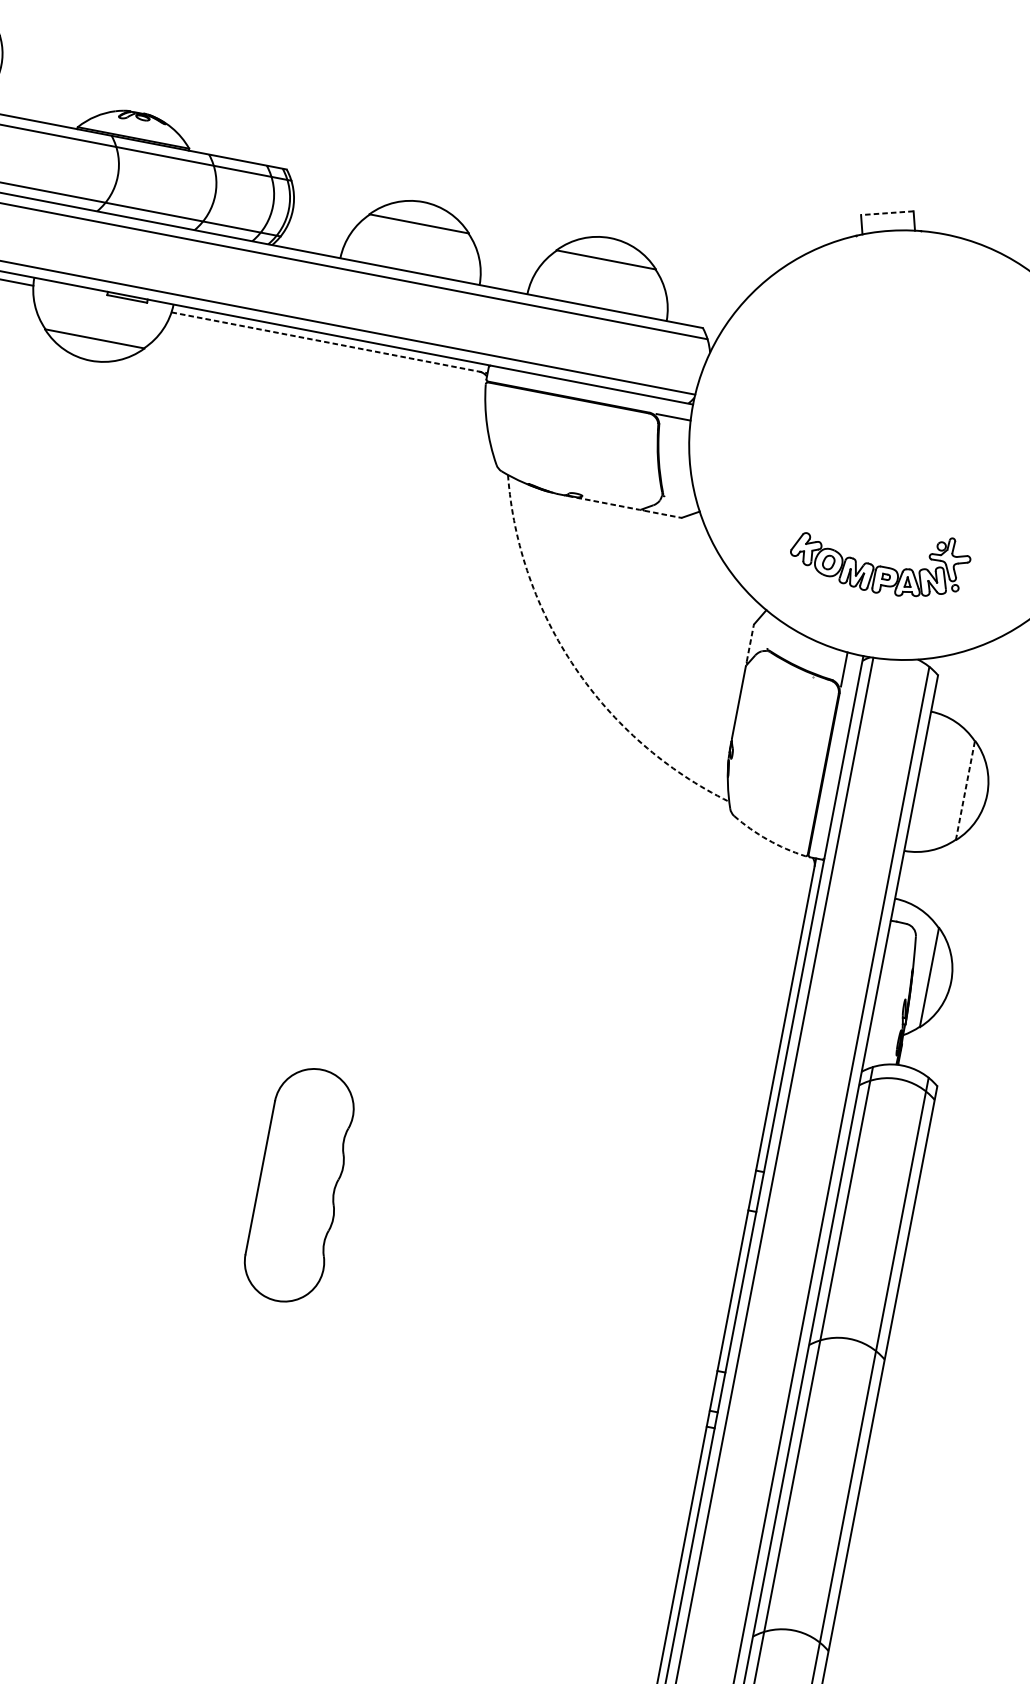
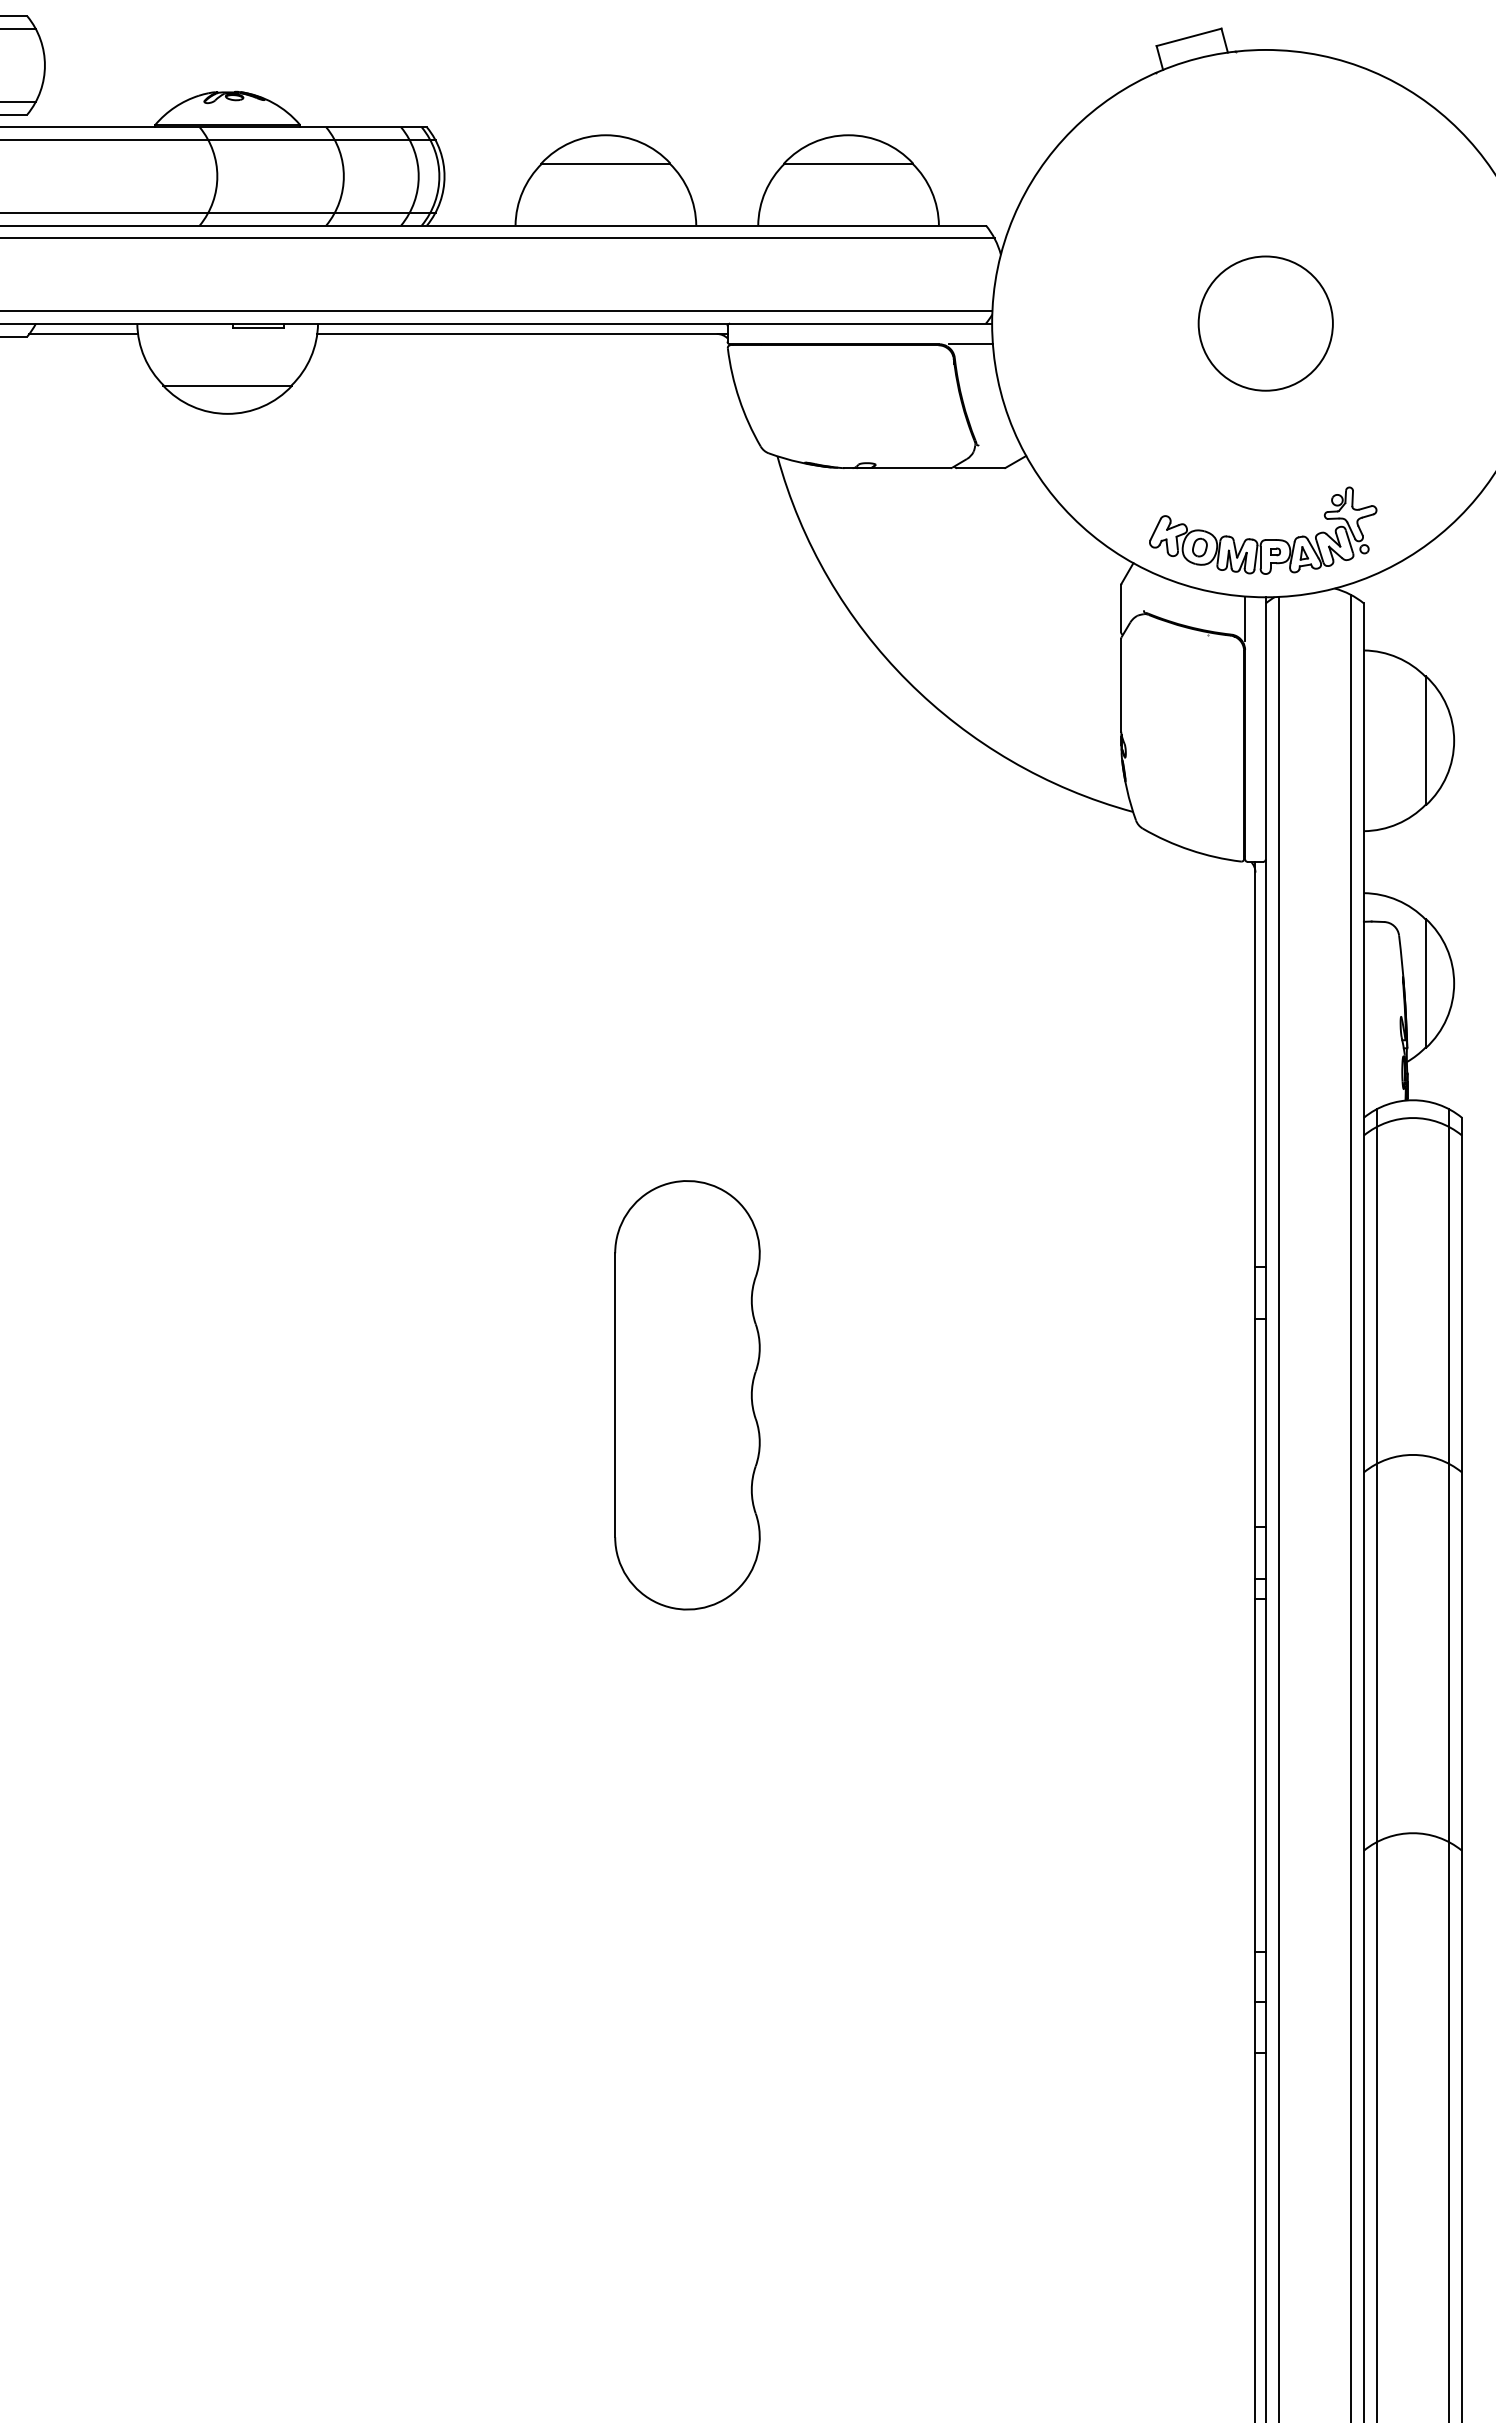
line: (887, 213) -> (1189, 37), dashed -> solid
line: (329, 342) -> (522, 333), dashed -> solid
circle: (903, 445) -> (1265, 323), added
line: (604, 503) -> (904, 468), dashed -> solid
line: (662, 514) -> (980, 468), dashed -> solid
part: (878, 565) -> (1263, 539), moved
line: (750, 643) -> (1121, 608), dashed -> solid
arc: (574, 667) -> (907, 681), dashed -> solid
line: (965, 790) -> (1425, 740), dashed -> solid
arc: (767, 840) -> (1190, 850), dashed -> solid
part: (299, 1185) -> (687, 1395), size x1.43

